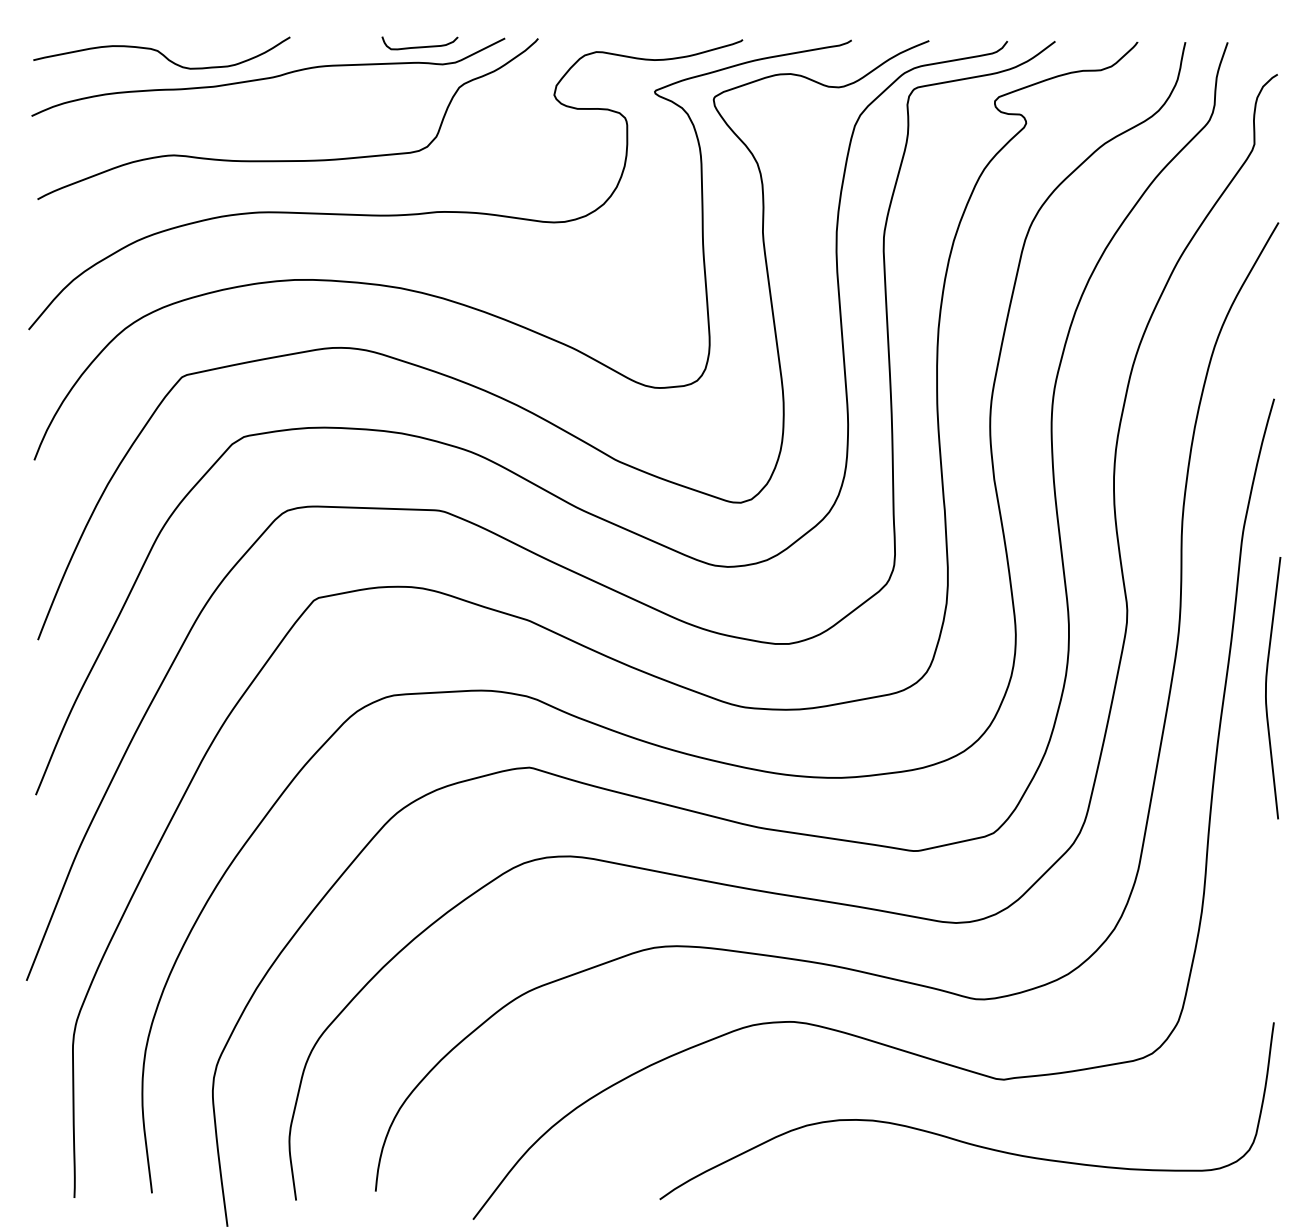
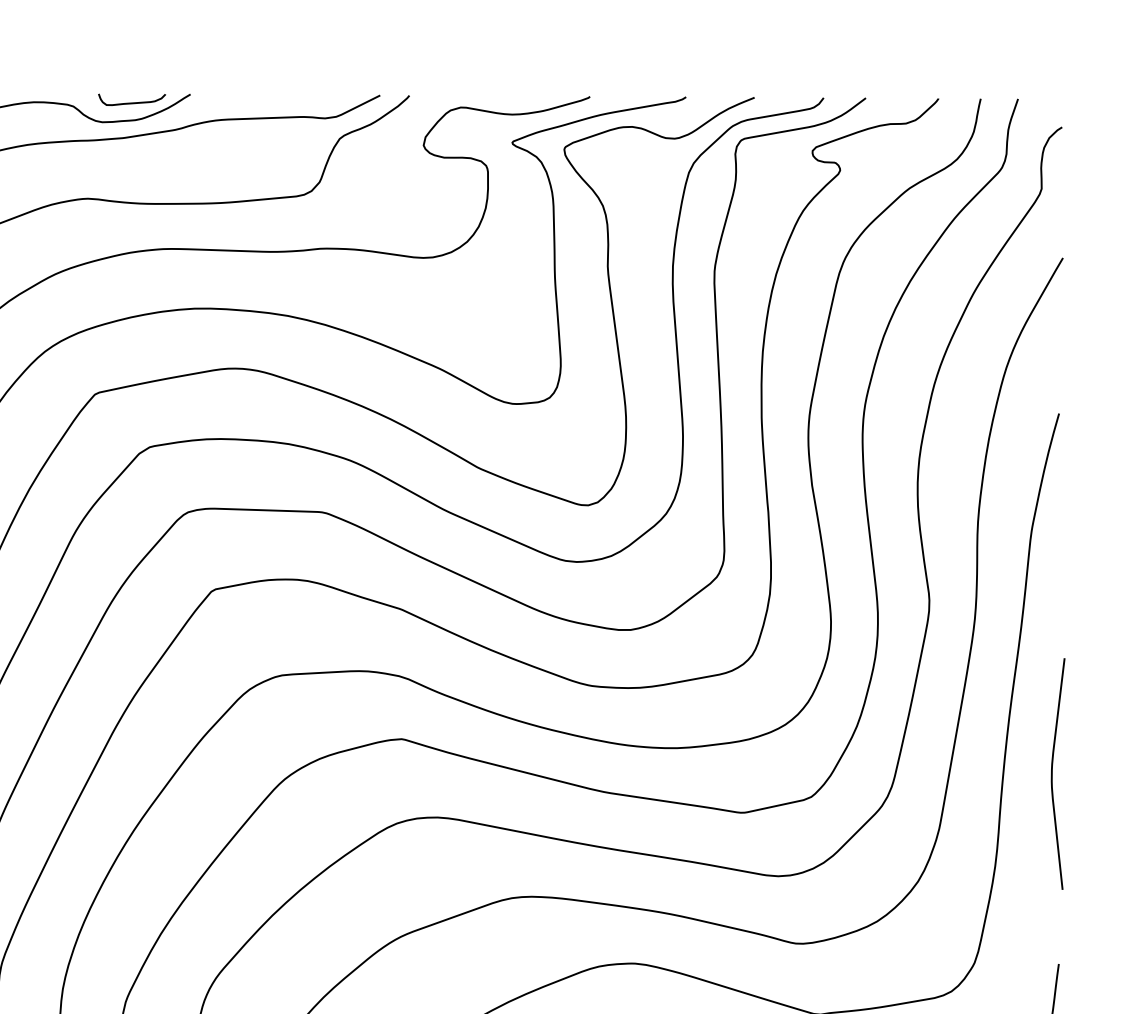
curve: (419, 46) -> (131, 102), moved
curve: (1266, 688) -> (1052, 774), moved

